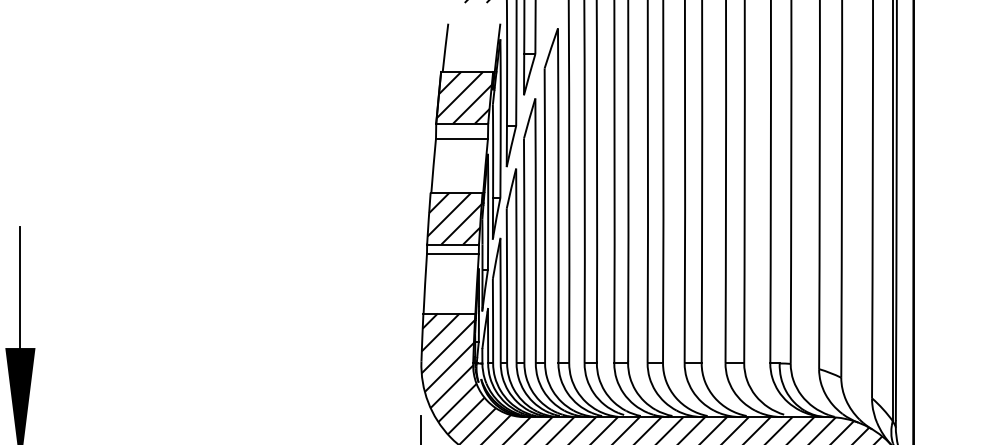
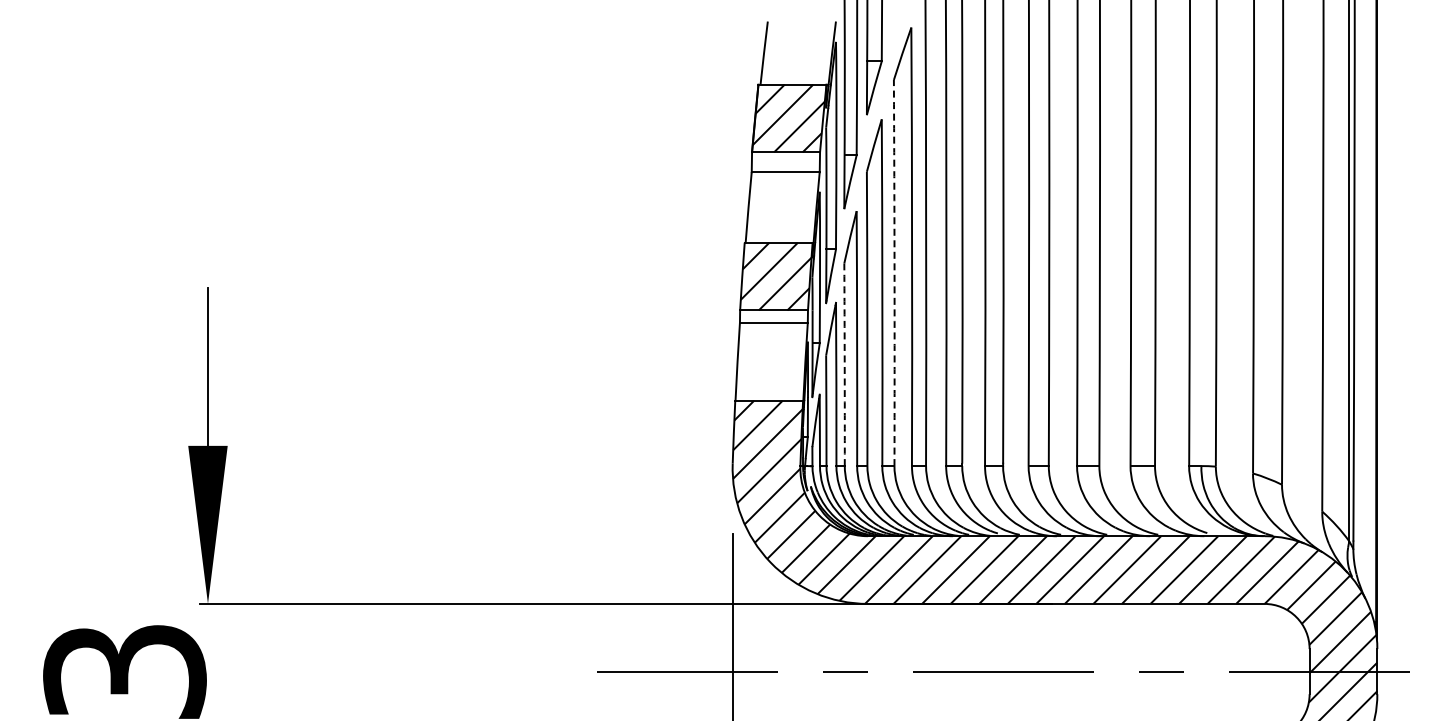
arc: (545, 216) -> (894, 273), solid -> dashed
arc: (506, 285) -> (844, 364), solid -> dashed

